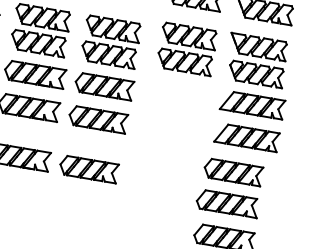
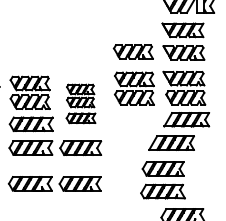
part: (108, 57) -> (80, 103), size x0.7
part: (246, 136) -> (171, 142), moved
part: (229, 188) -> (162, 180), moved

